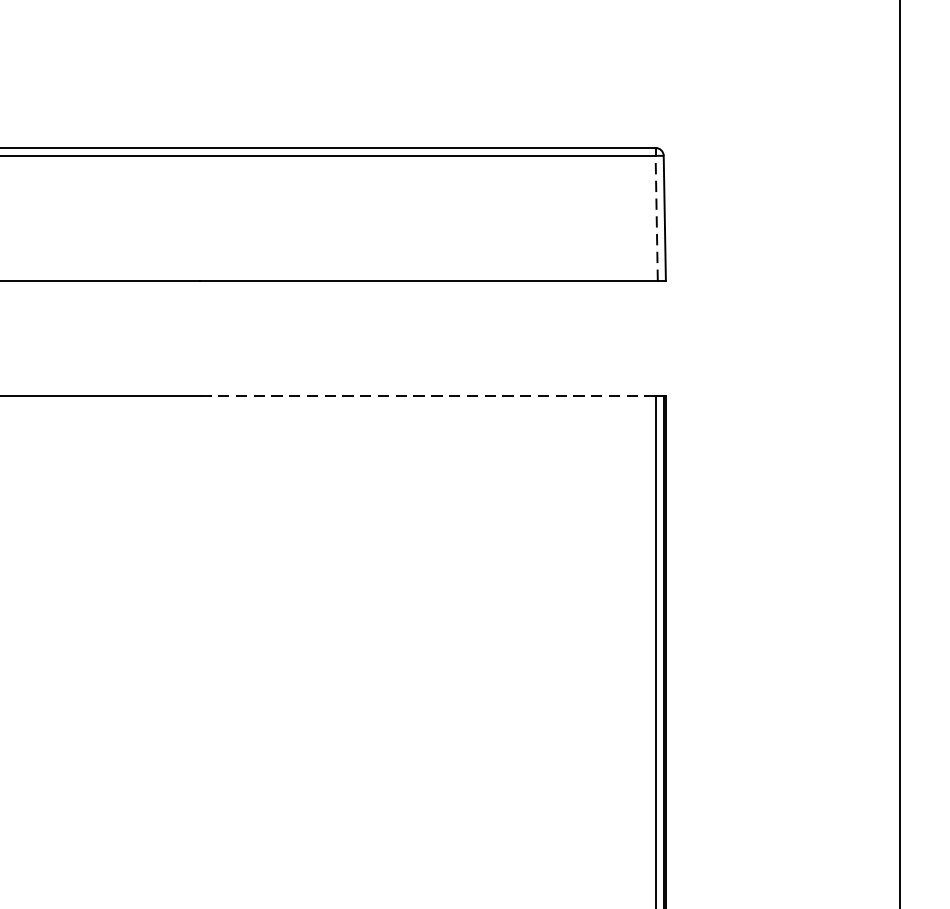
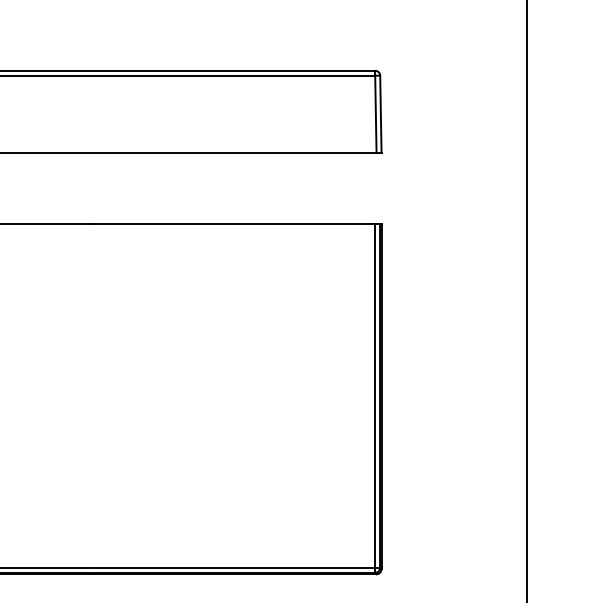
line: (656, 218) -> (375, 114), dashed -> solid
line: (428, 396) -> (234, 224), dashed -> solid

